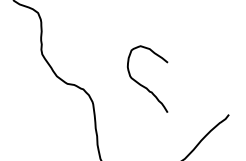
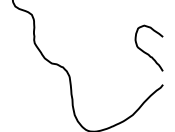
curve: (142, 83) -> (145, 51), moved

